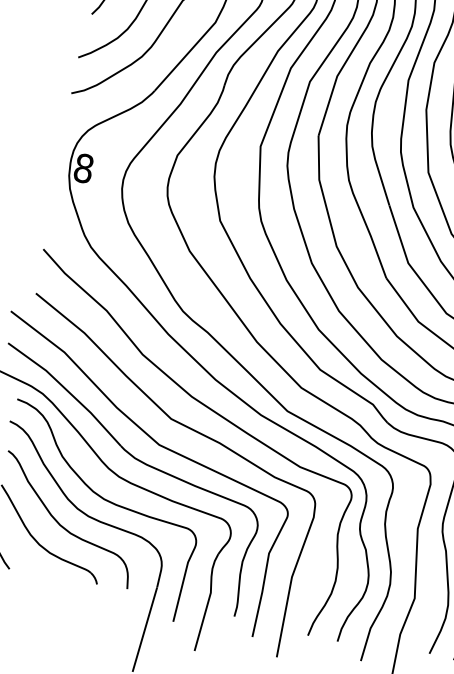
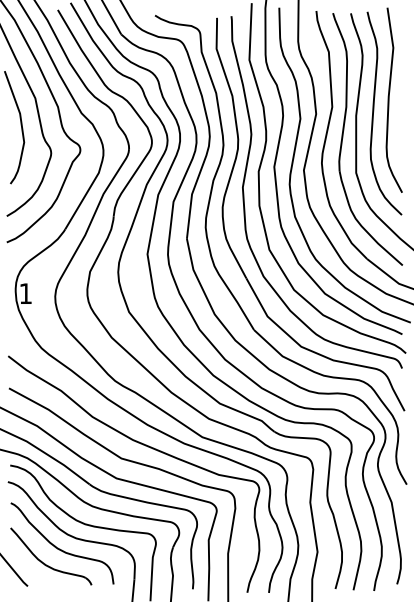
text: (83, 168) -> (25, 293), 8 -> 1

